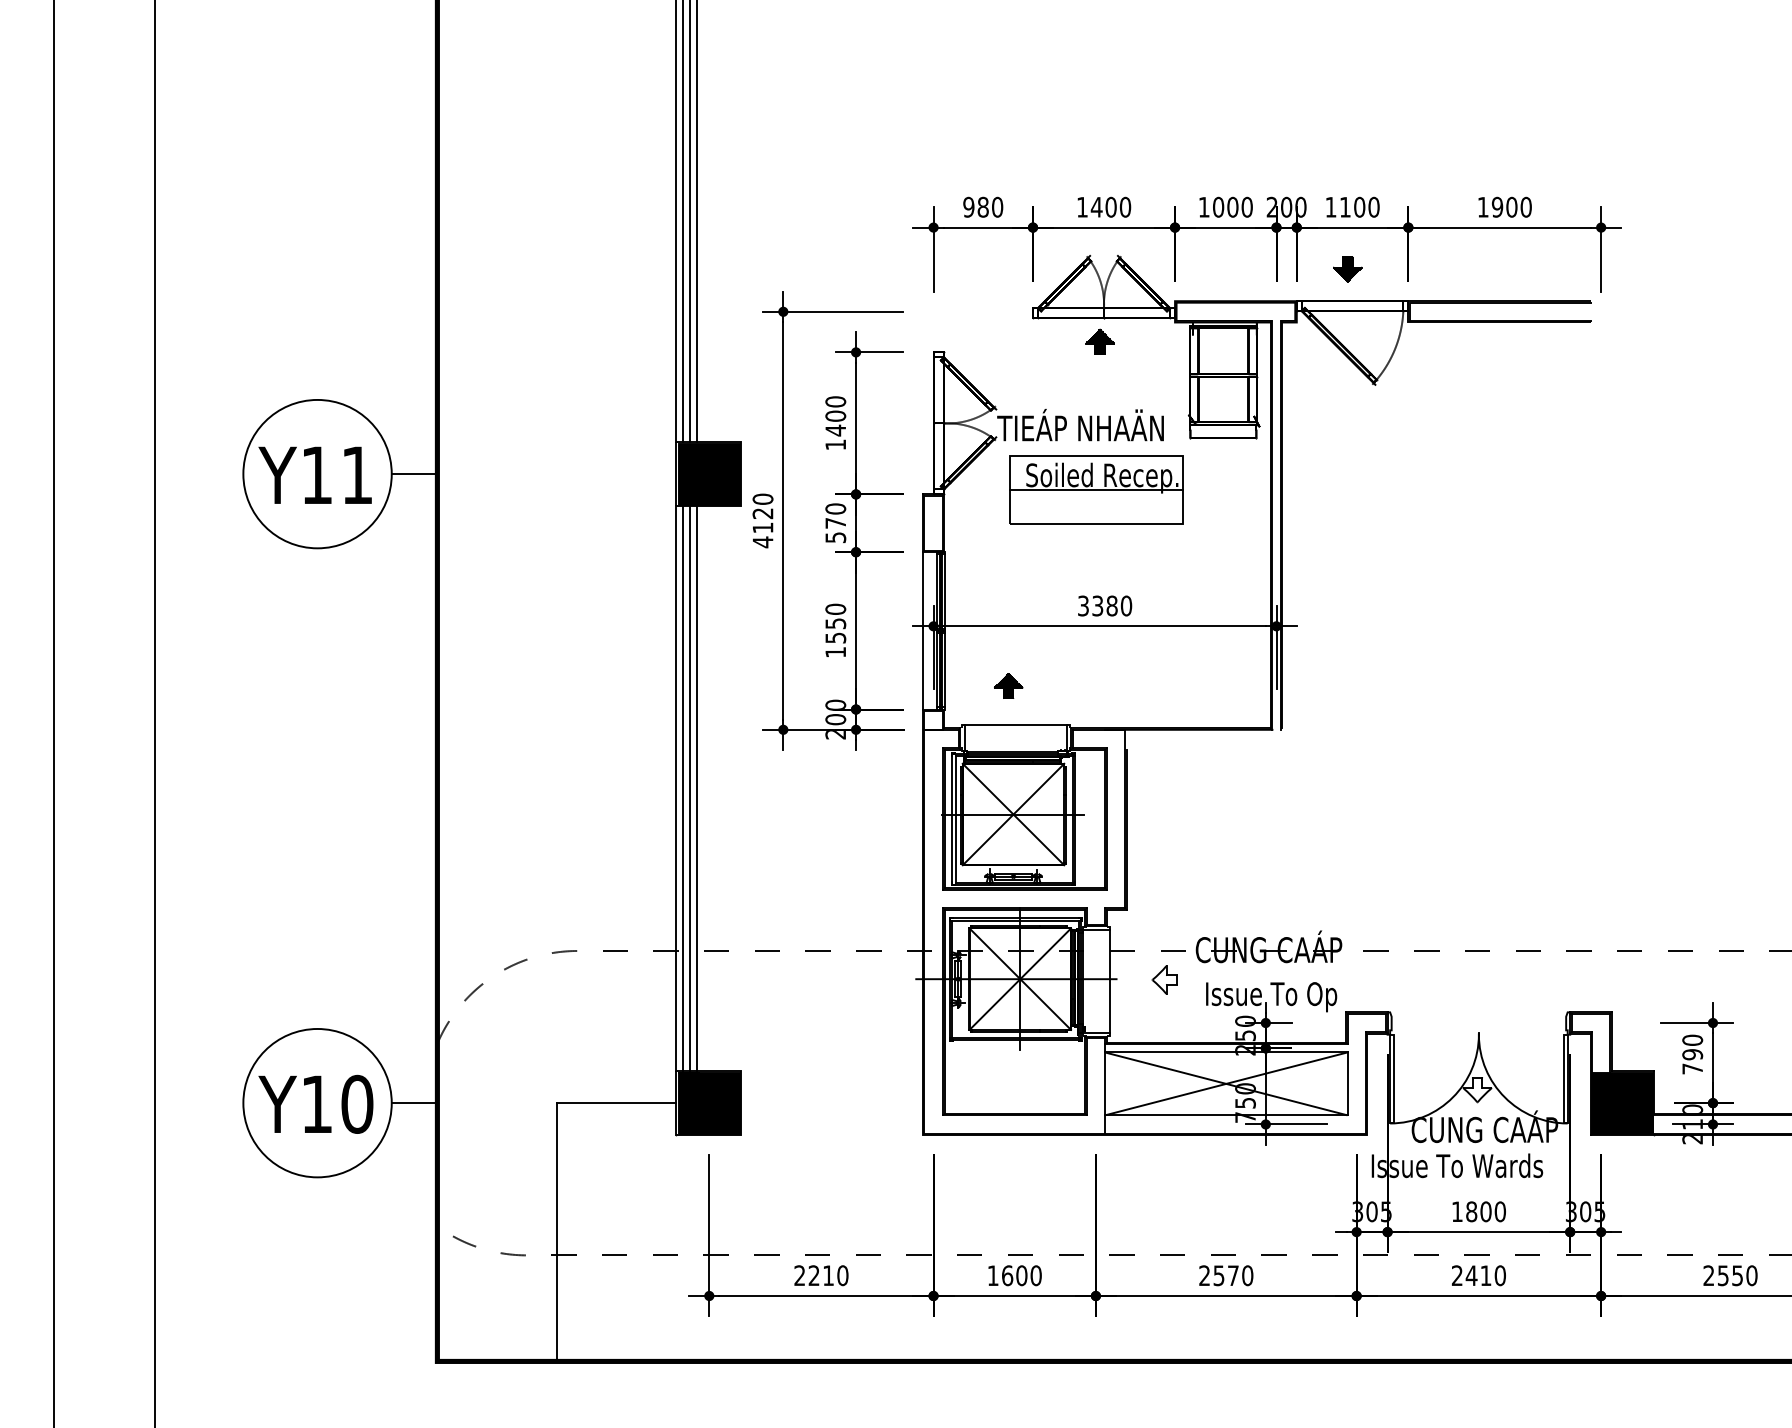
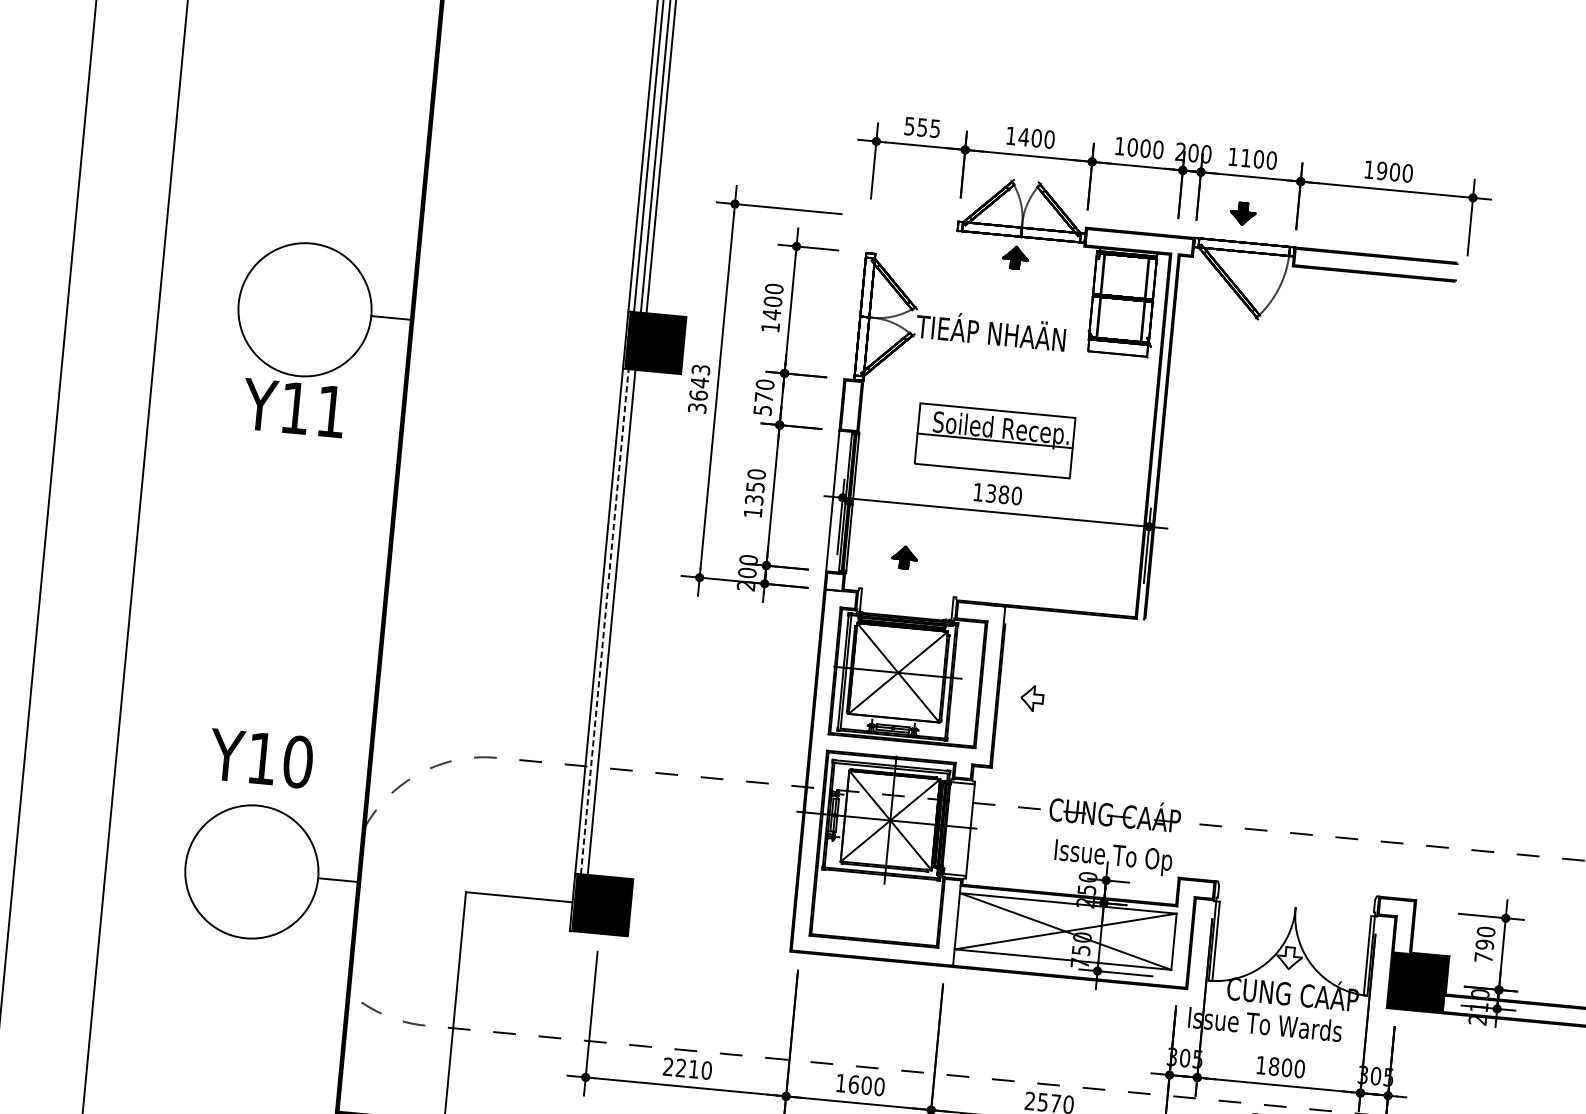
text: (983, 206) -> (922, 126), 980 -> 555
text: (314, 474) -> (293, 407), moved
part: (1096, 489) -> (995, 440), moved
text: (762, 520) -> (698, 388), 4120 -> 3643
text: (1083, 605) -> (978, 491), 3380 -> 1380
text: (835, 637) -> (754, 499), 1550 -> 1350
line: (1015, 724) -> (907, 592), removed
line: (682, 788) -> (604, 621), solid -> dashed
line: (696, 788) -> (617, 622), removed
part: (1164, 979) -> (1032, 698), moved
text: (315, 1103) -> (260, 757), moved

